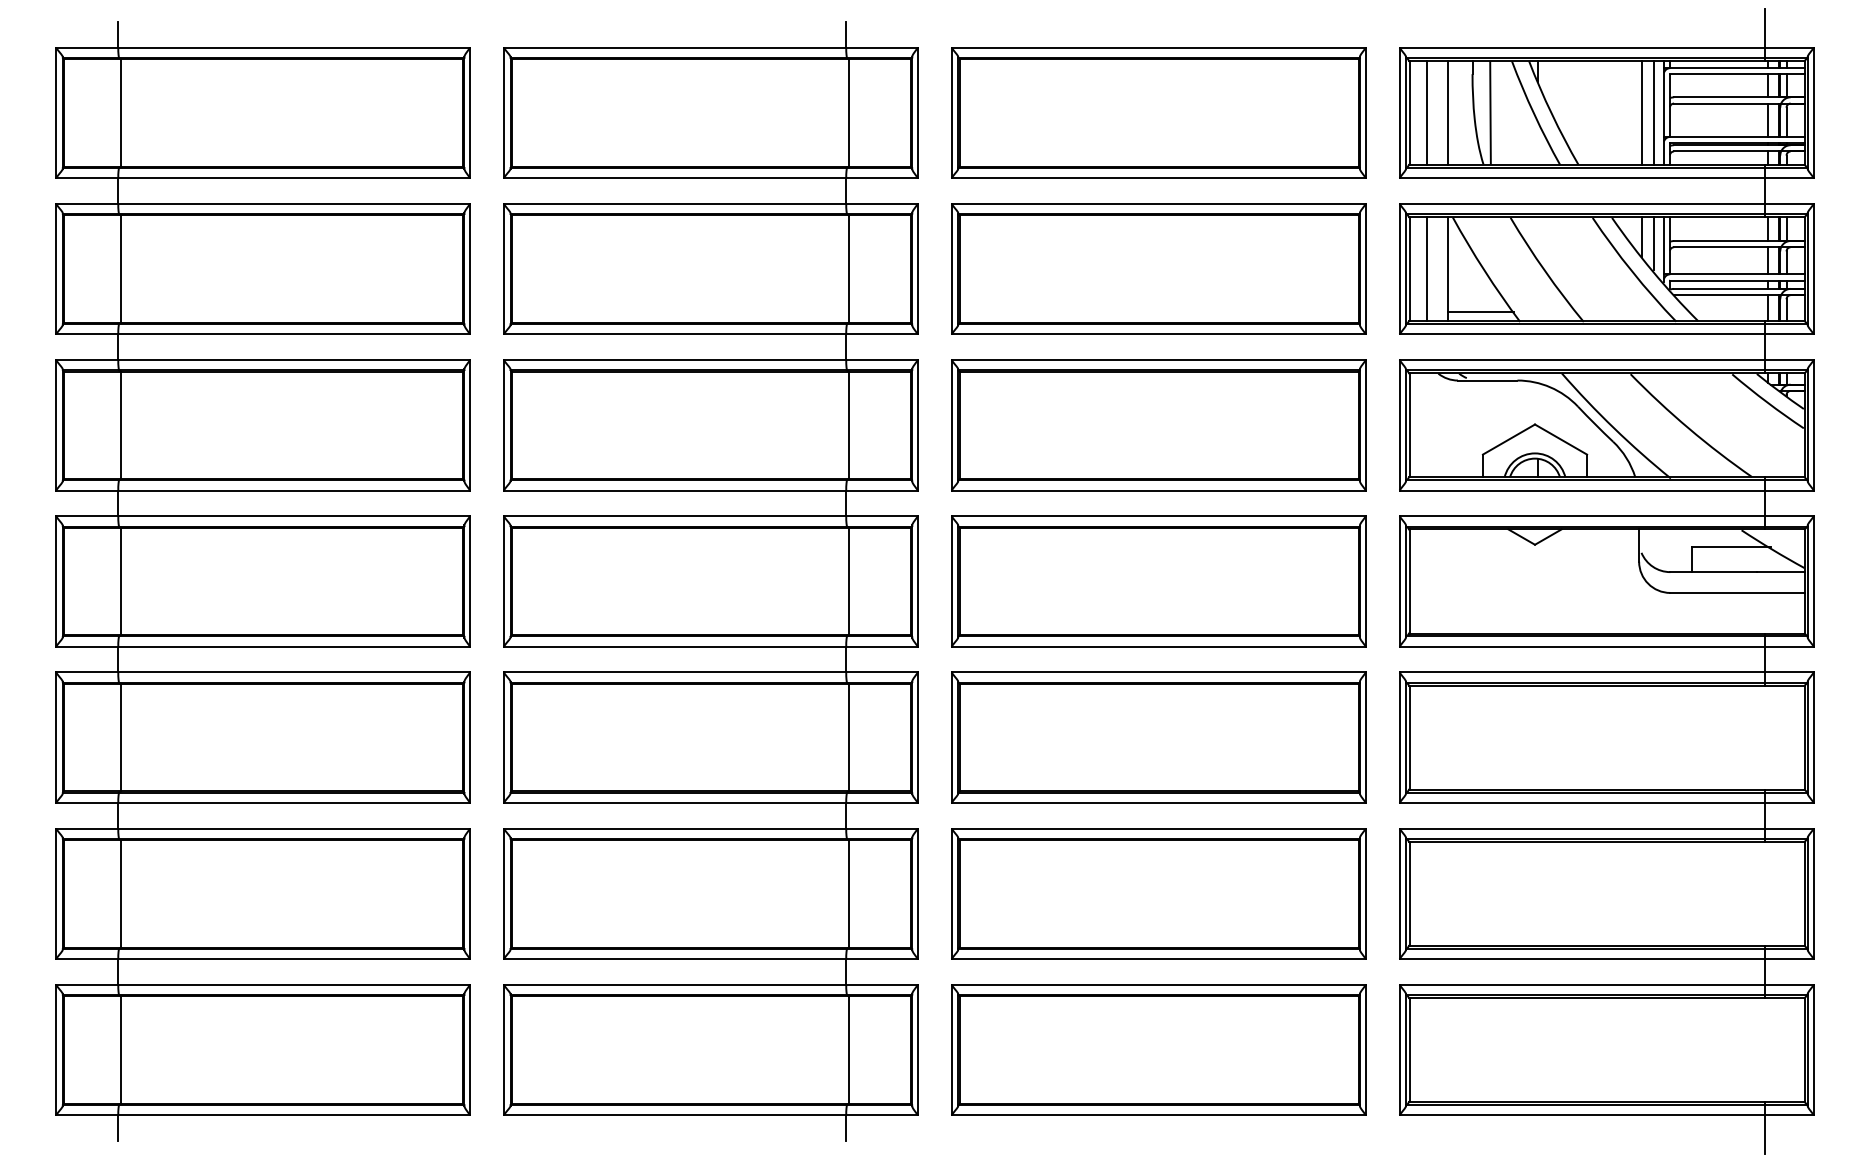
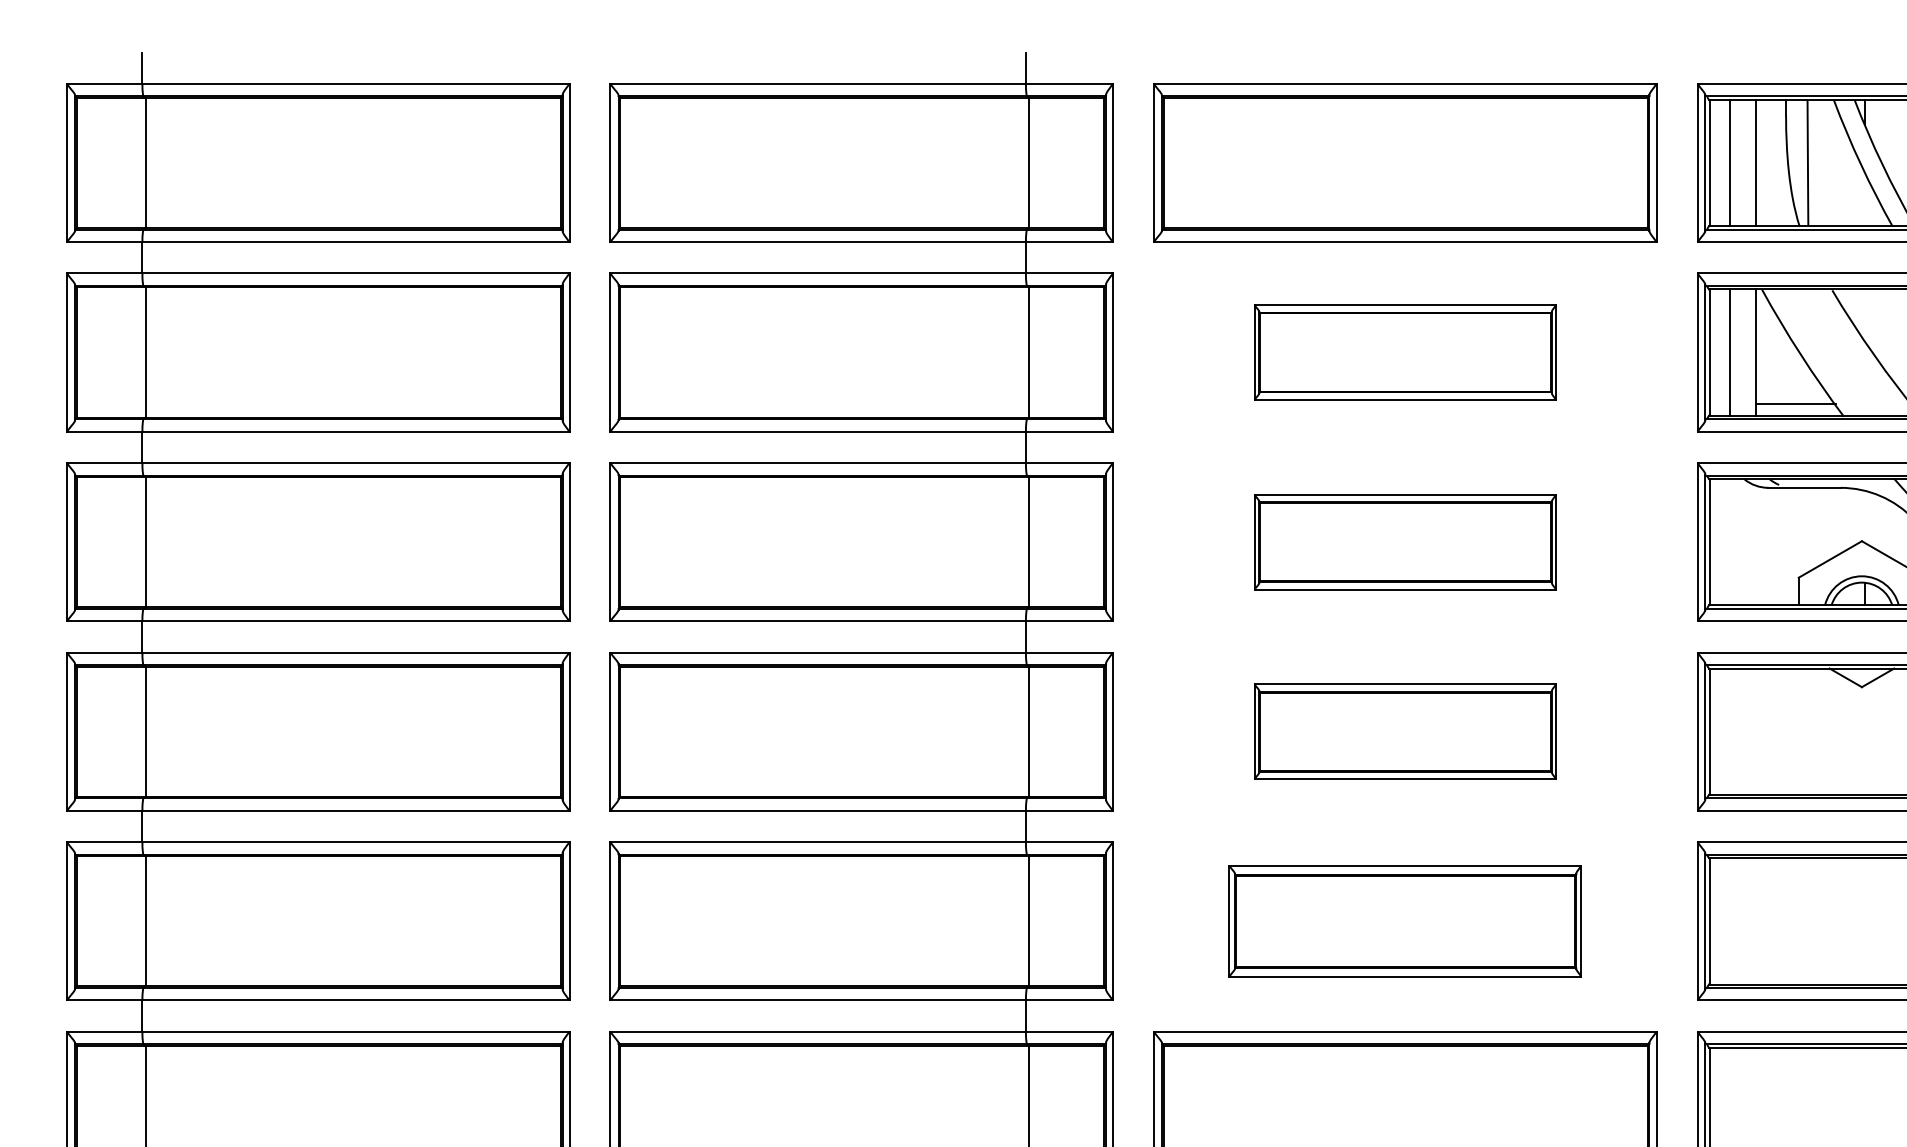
part: (1158, 268) -> (1404, 351), size x0.6
part: (1158, 425) -> (1404, 542), size x0.6
part: (1158, 581) -> (1404, 731), size x0.6
part: (1158, 737) -> (1404, 921), size x0.7

